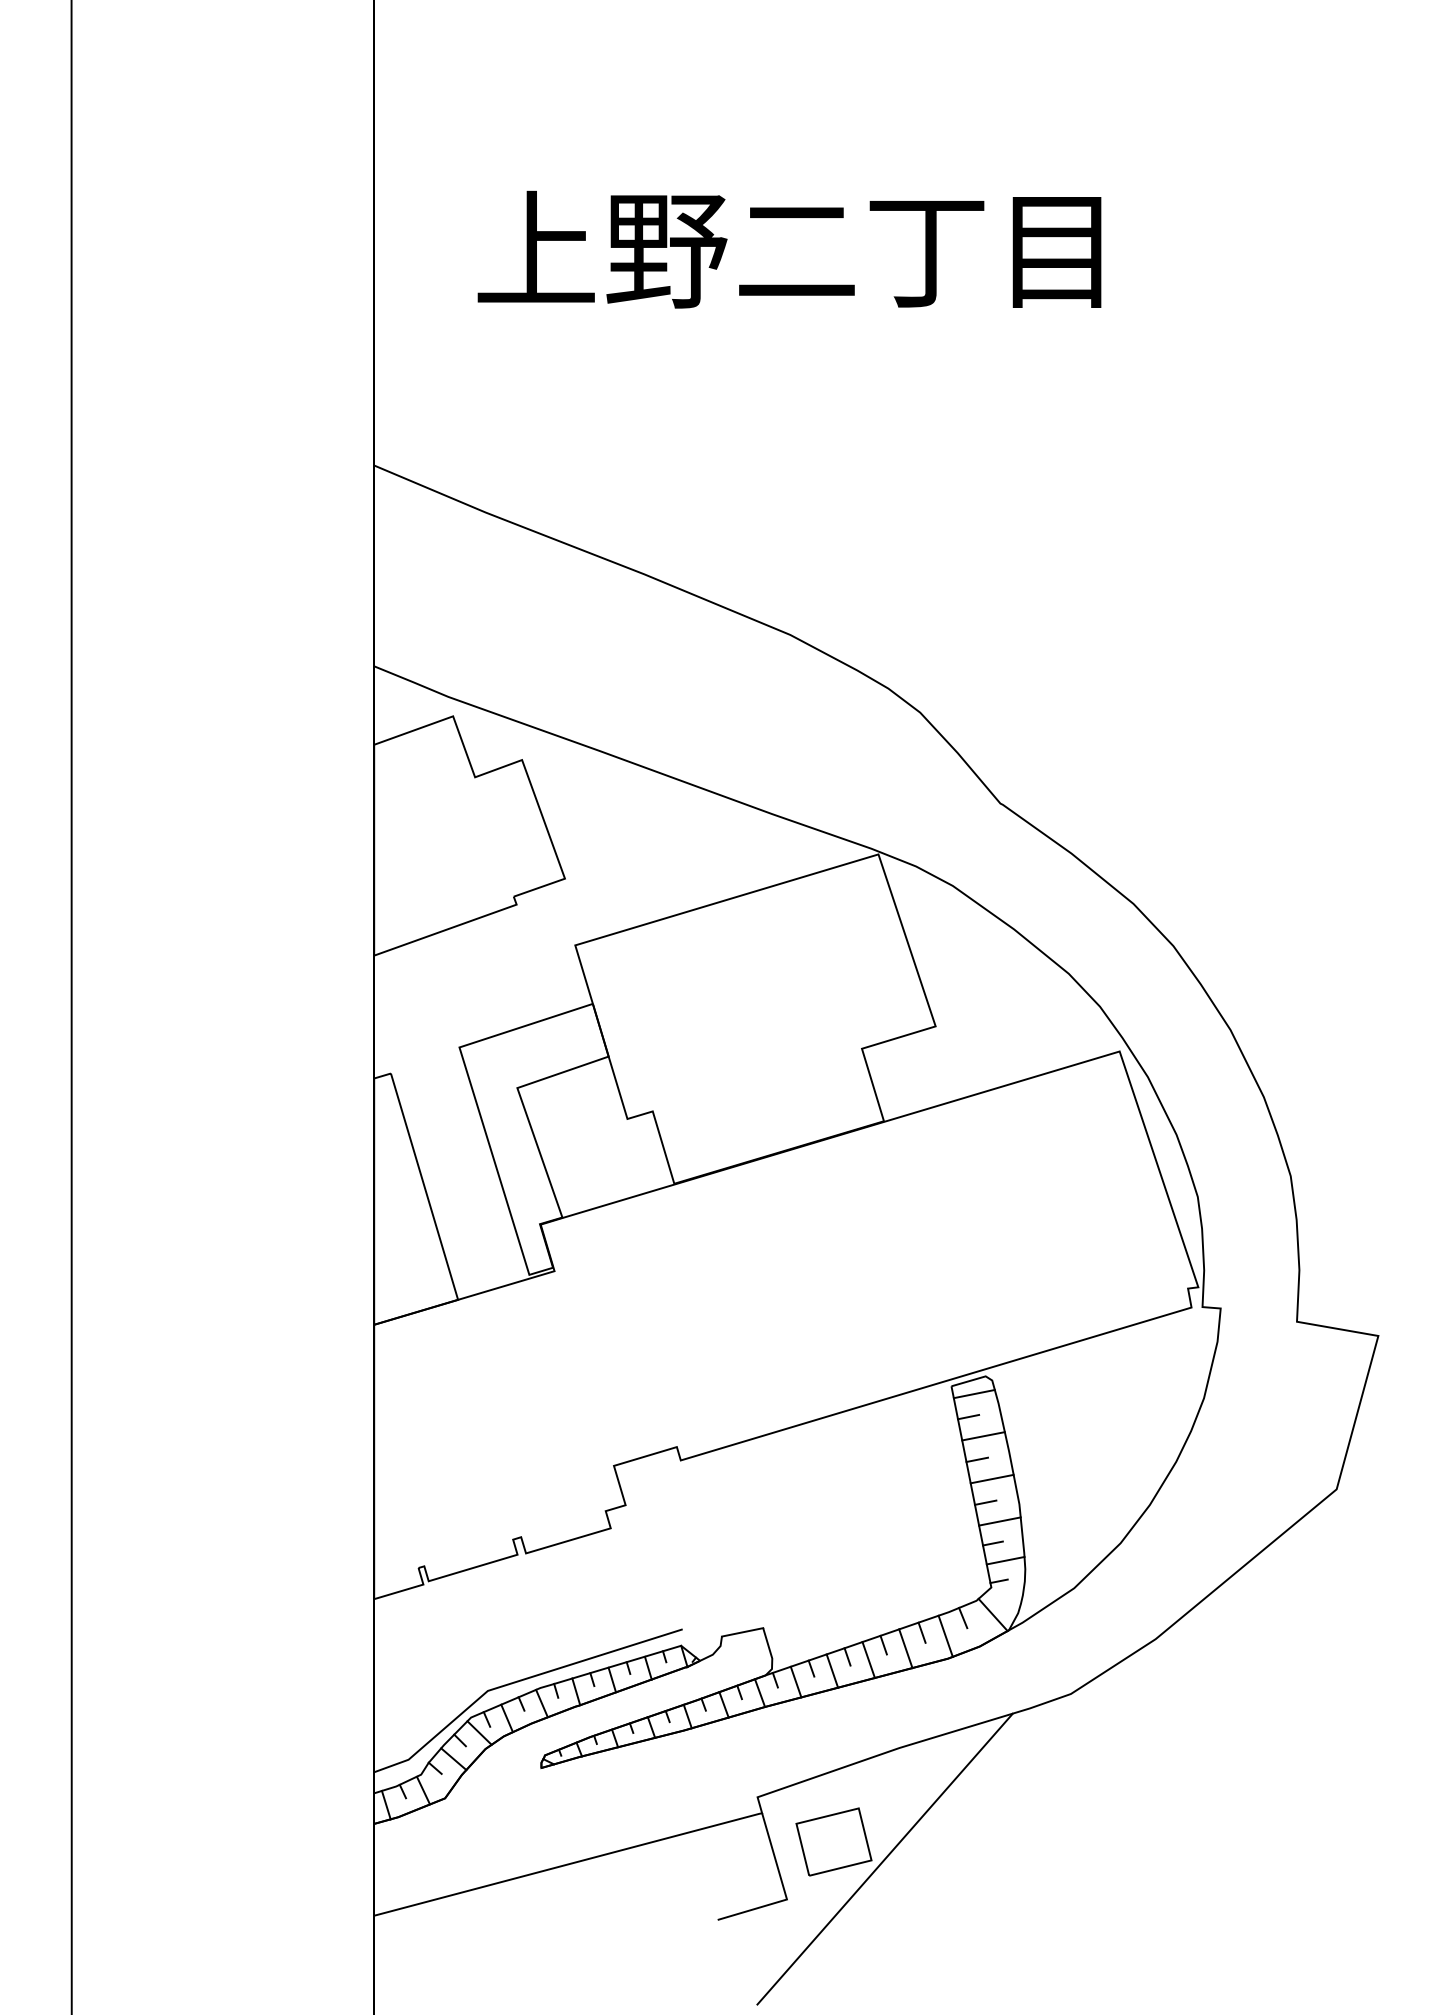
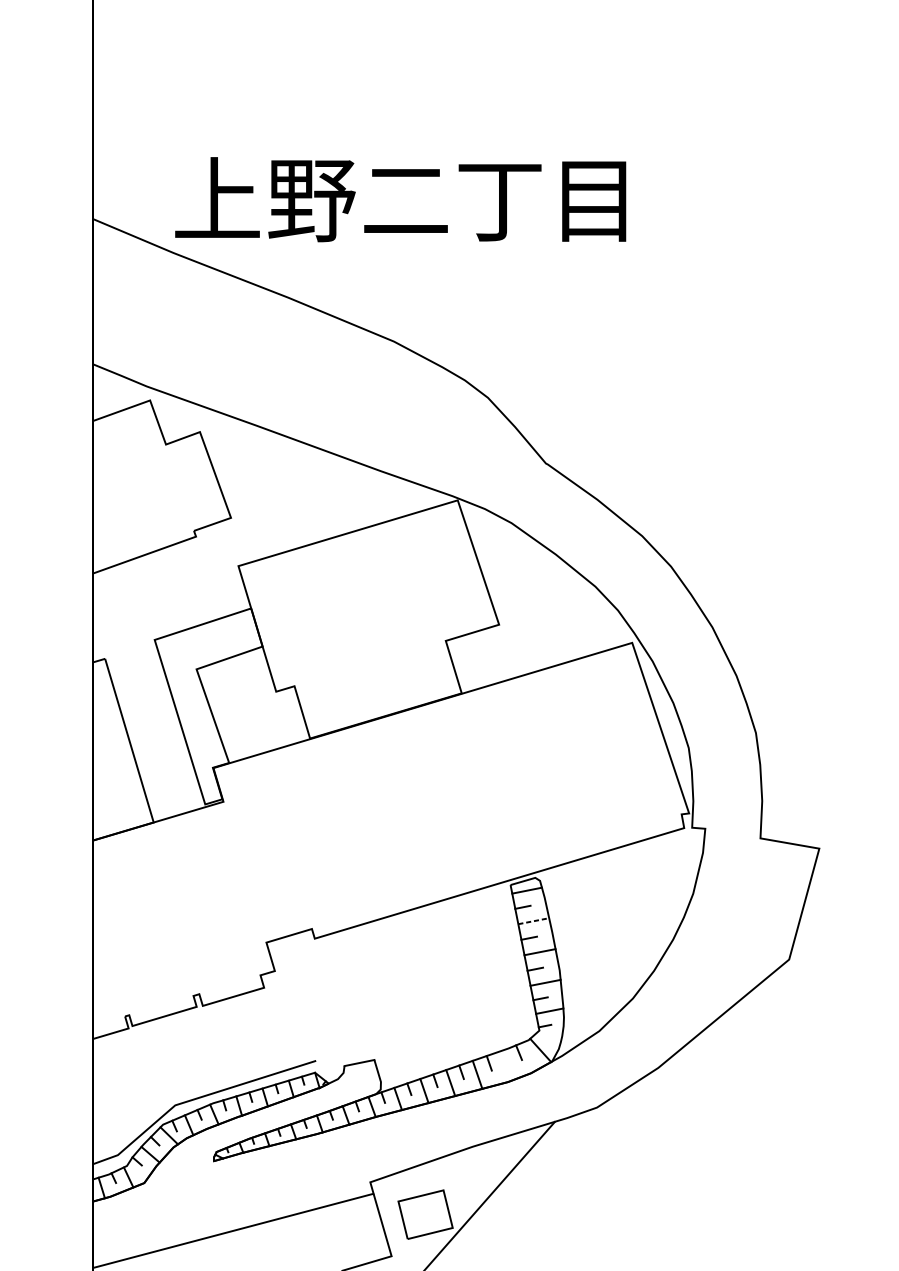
text: (789, 249) -> (400, 199), moved
line: (983, 1436) -> (533, 921), solid -> dashed
line: (945, 1635) -> (506, 1065), removed

